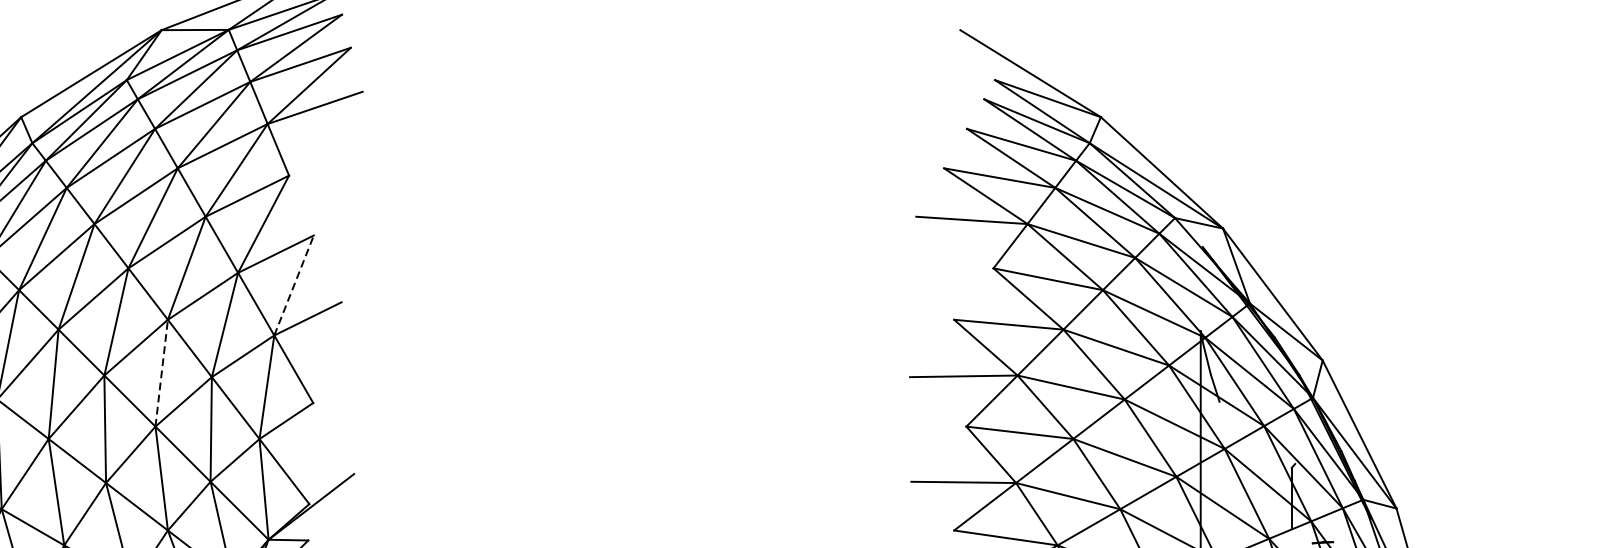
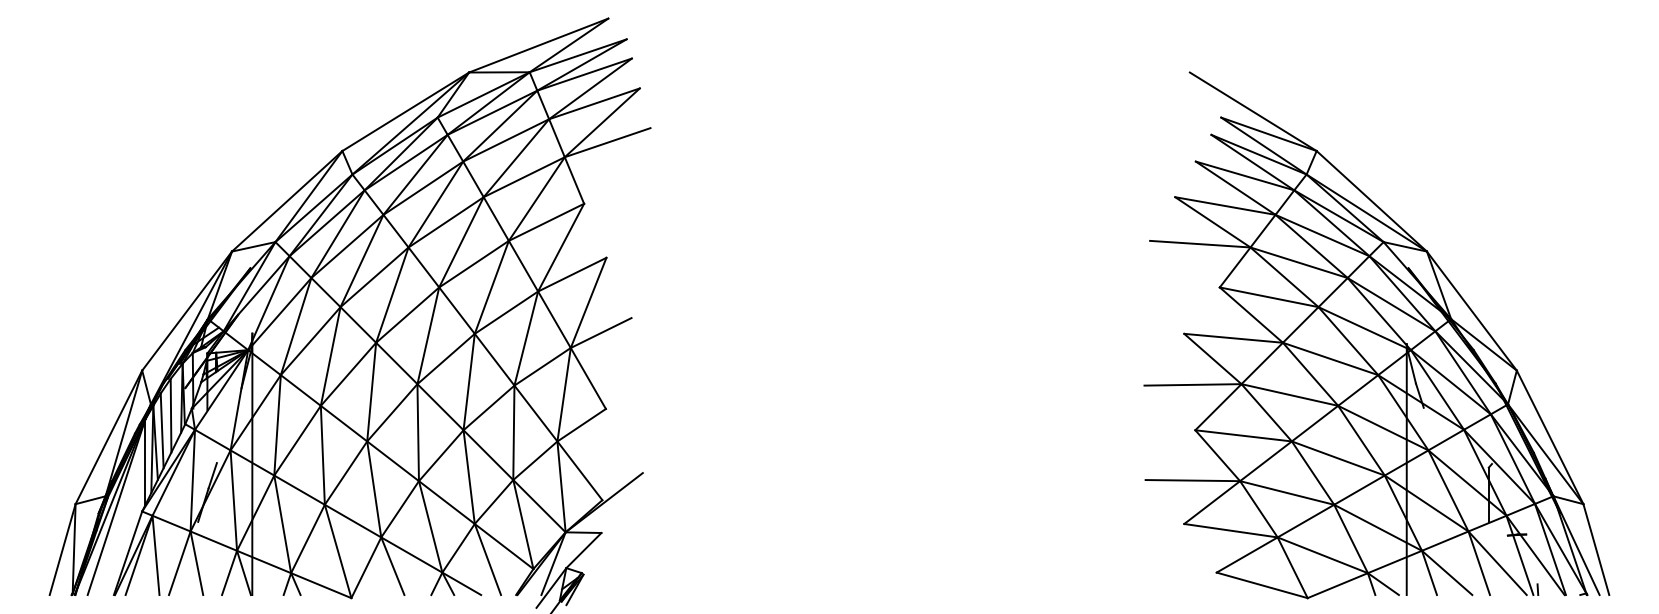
line: (293, 285) -> (588, 302), dashed -> solid
line: (162, 373) -> (469, 382), dashed -> solid

